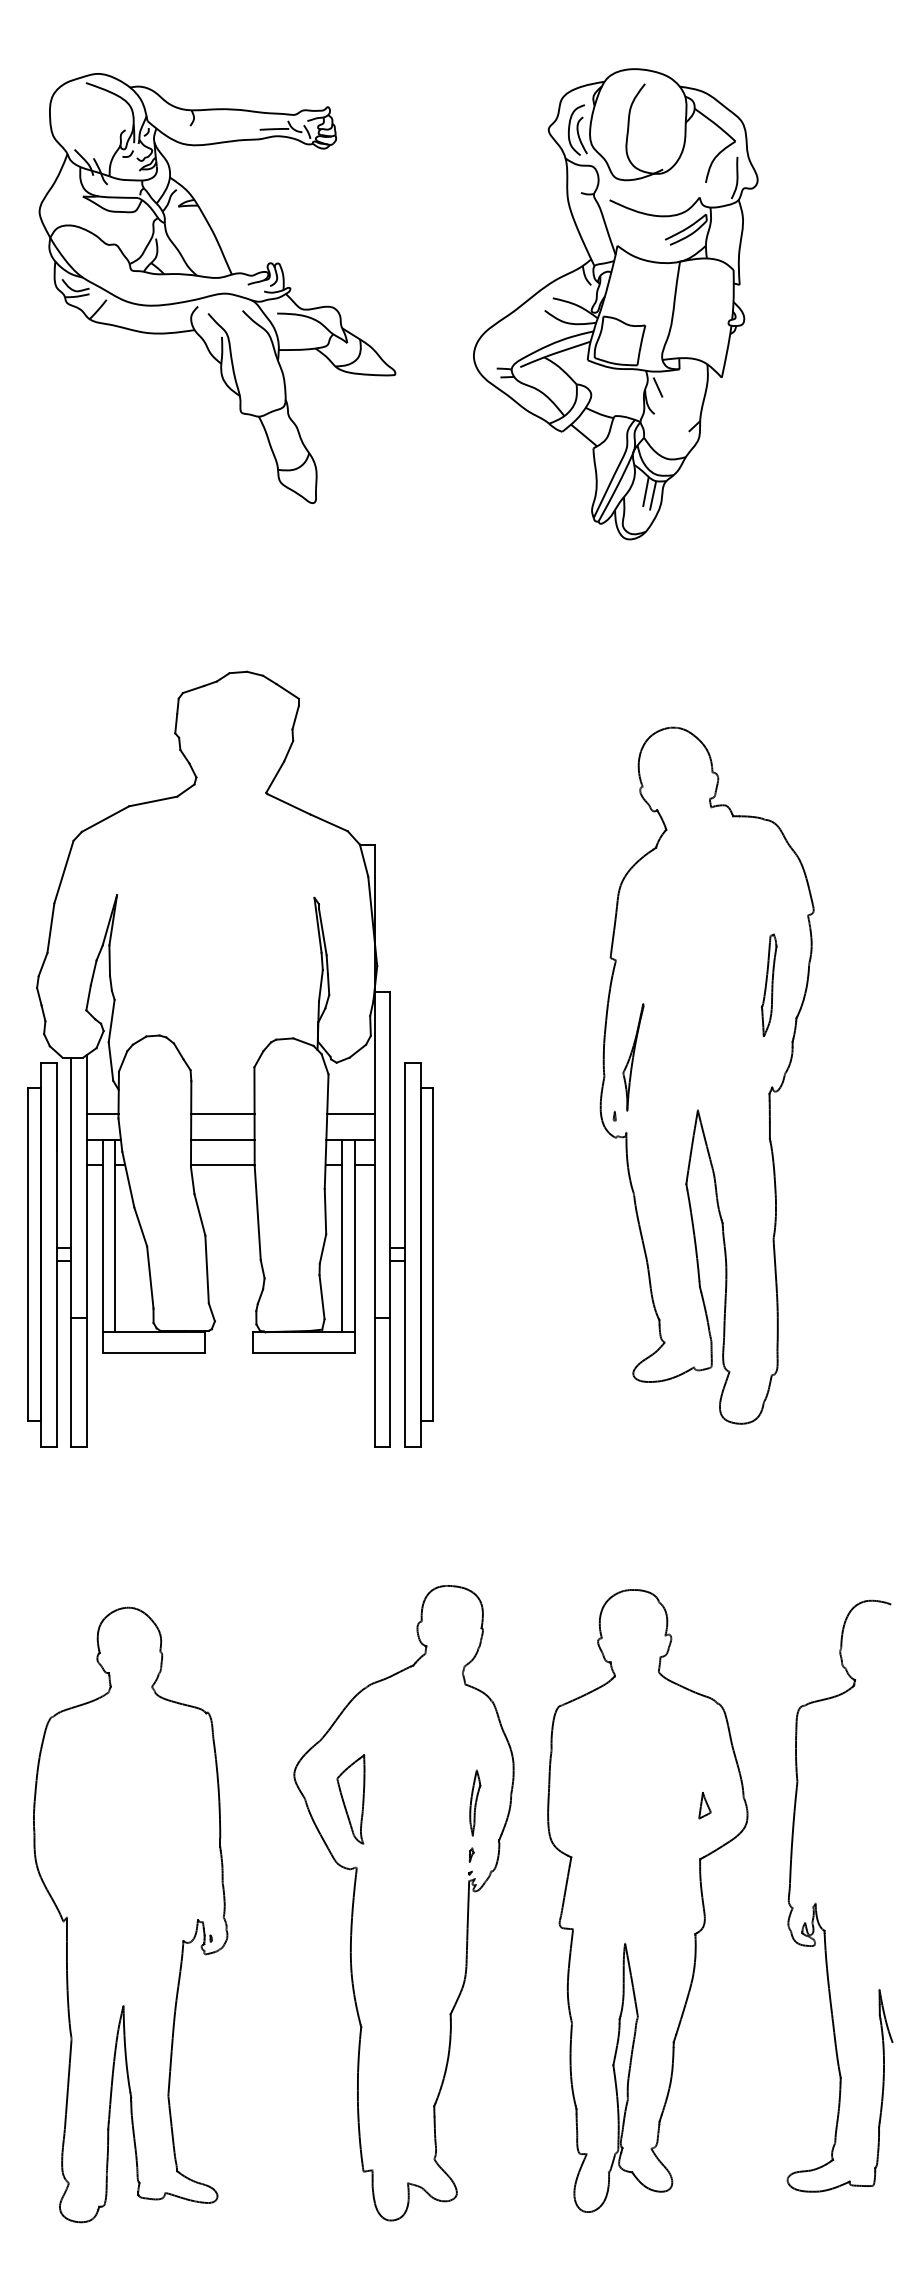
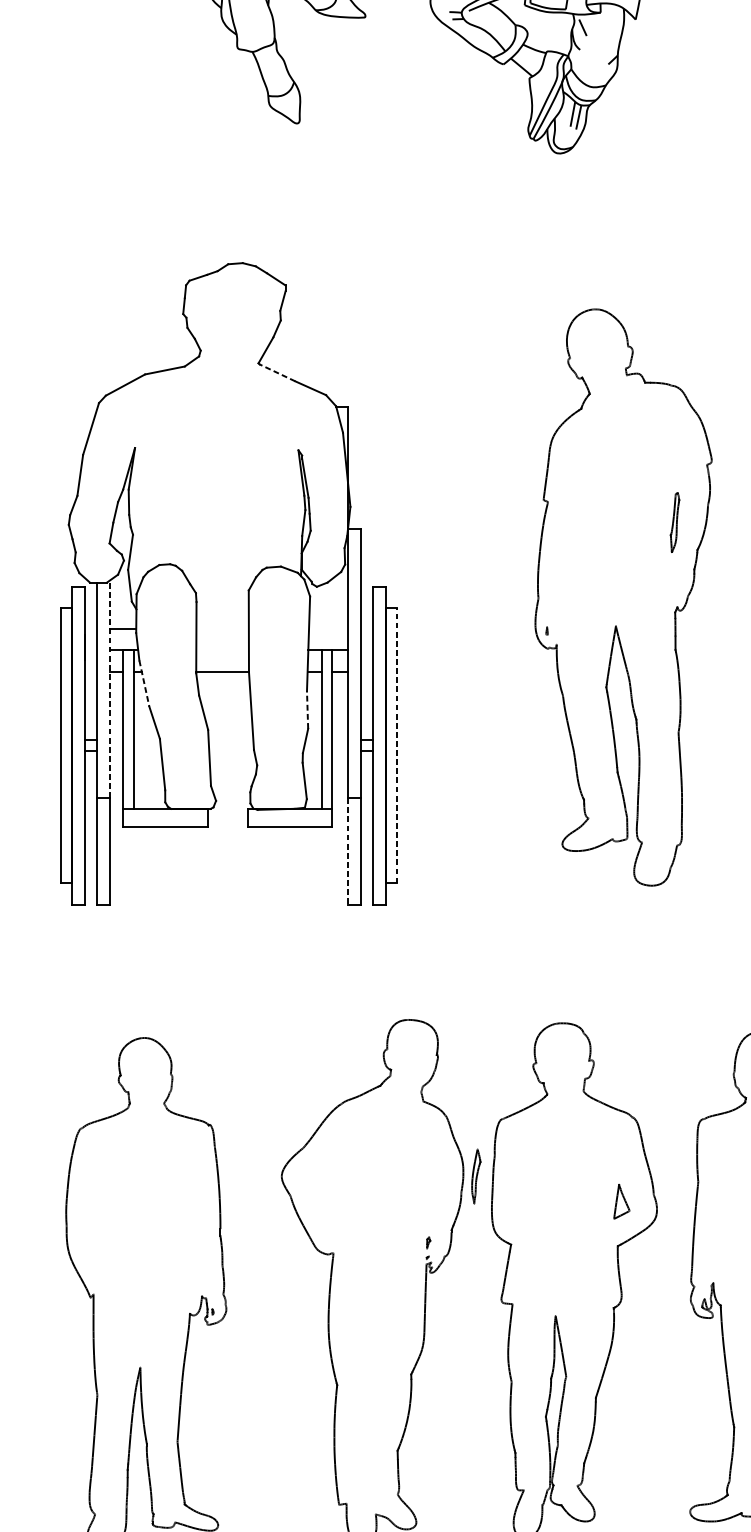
line: (289, 804) -> (277, 372), solid -> dashed
part: (769, 984) -> (675, 522), size x0.7
part: (633, 1057) -> (562, 582), removed
line: (222, 1114) -> (222, 629), removed
line: (350, 1114) -> (328, 629), removed
line: (222, 1139) -> (222, 650), removed
line: (128, 1180) -> (144, 684), solid -> dashed
line: (86, 1186) -> (109, 689), solid -> dashed
line: (325, 1211) -> (307, 709), solid -> dashed
line: (433, 1254) -> (397, 745), solid -> dashed
line: (374, 1382) -> (348, 851), solid -> dashed
part: (350, 1799) -> (328, 1196), removed
part: (475, 1802) -> (476, 1176), moved
part: (704, 1805) -> (621, 1201), size x1.6

